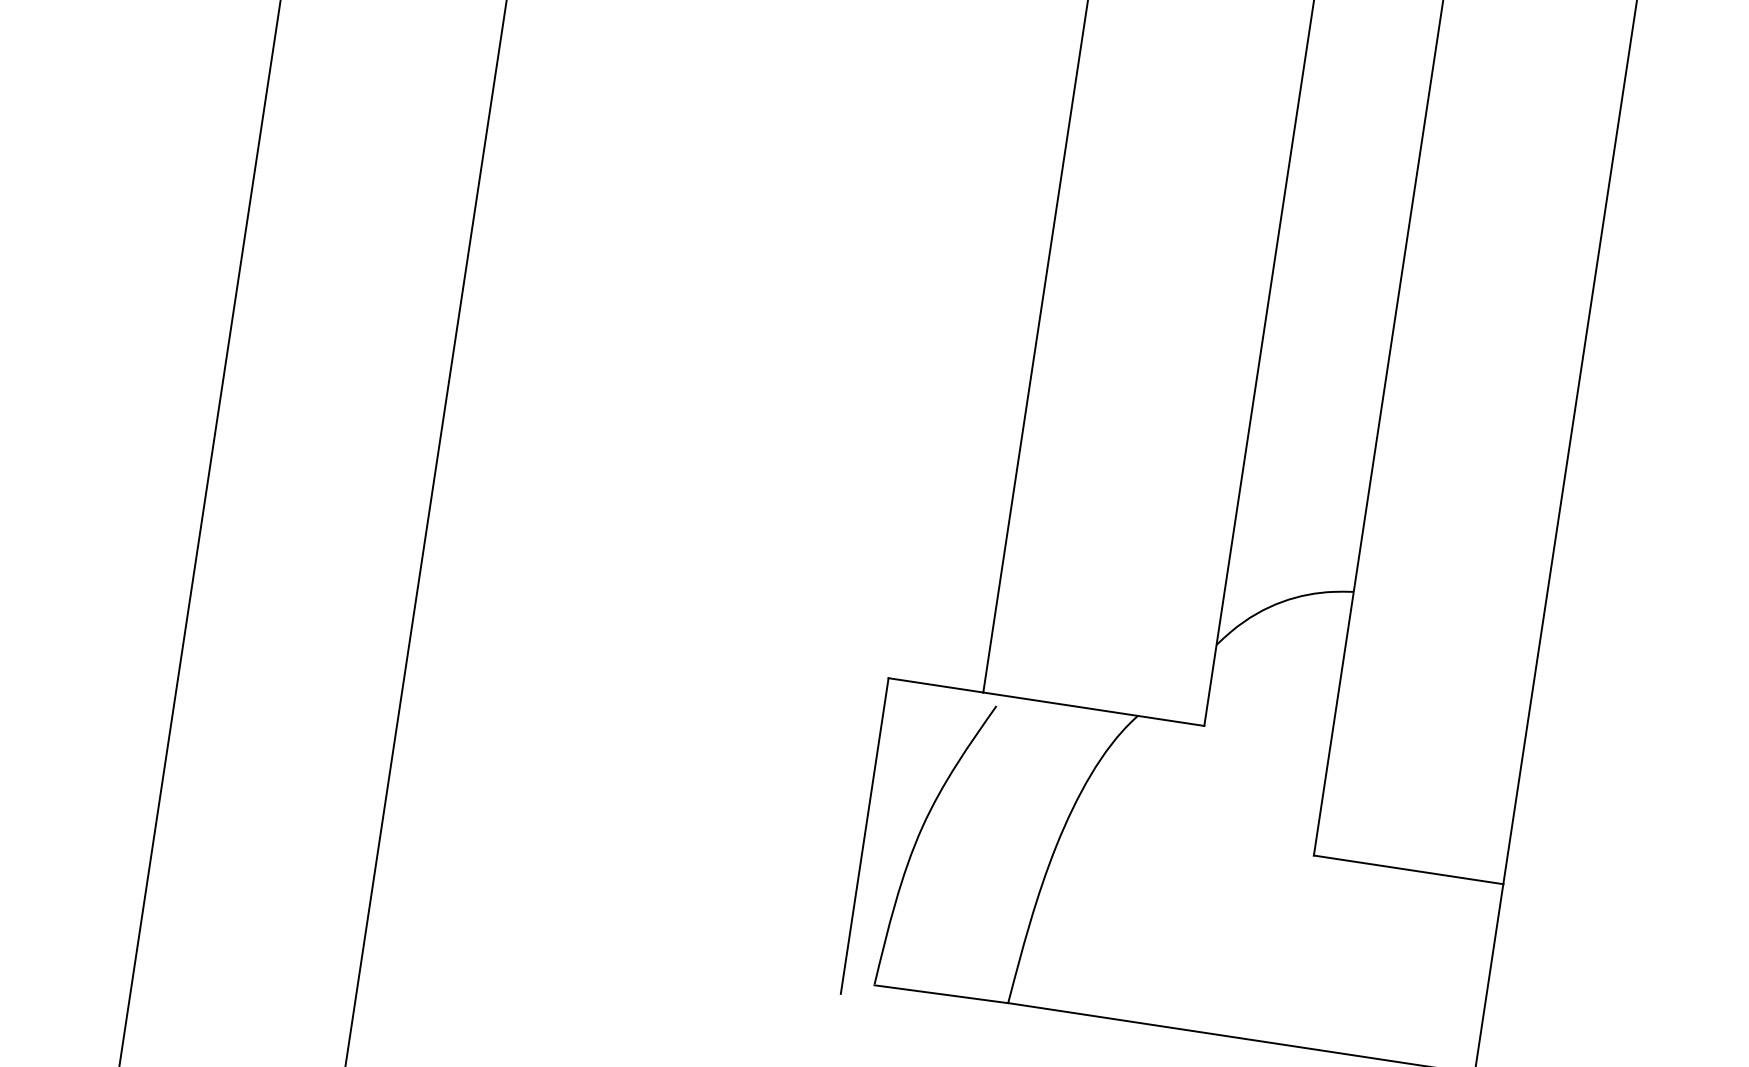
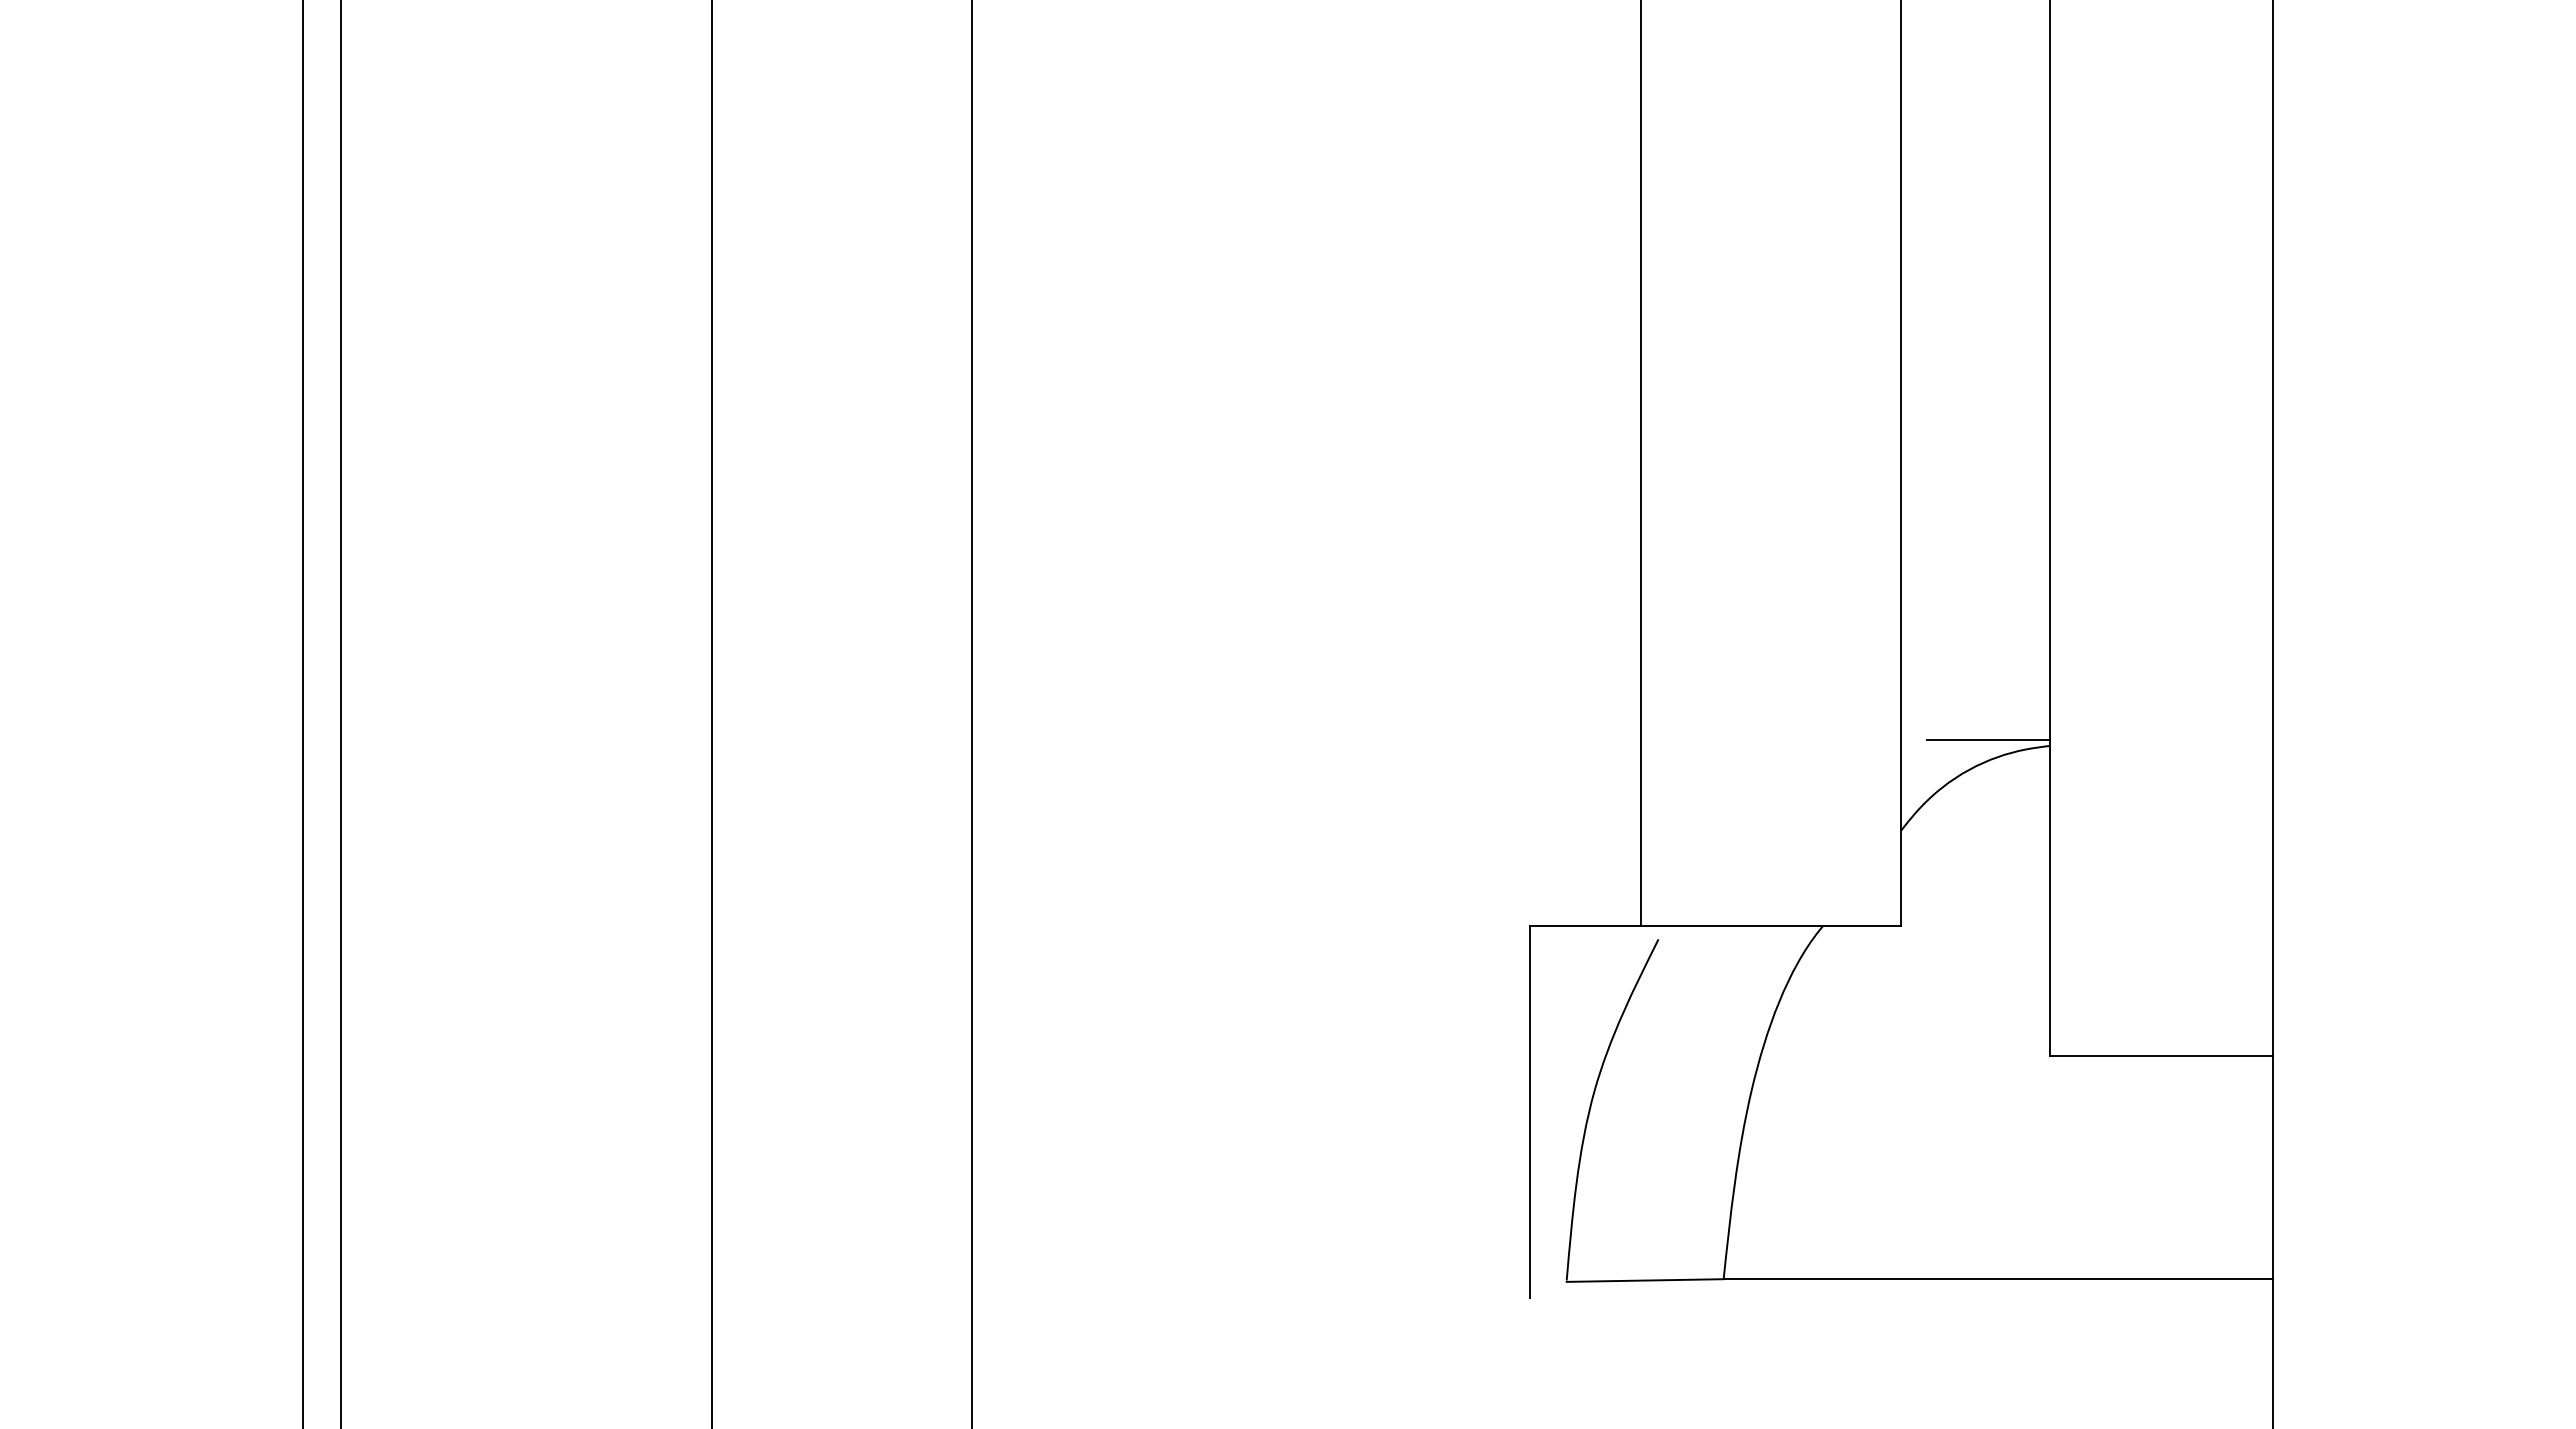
line: (1302, 579) -> (1988, 740), added

